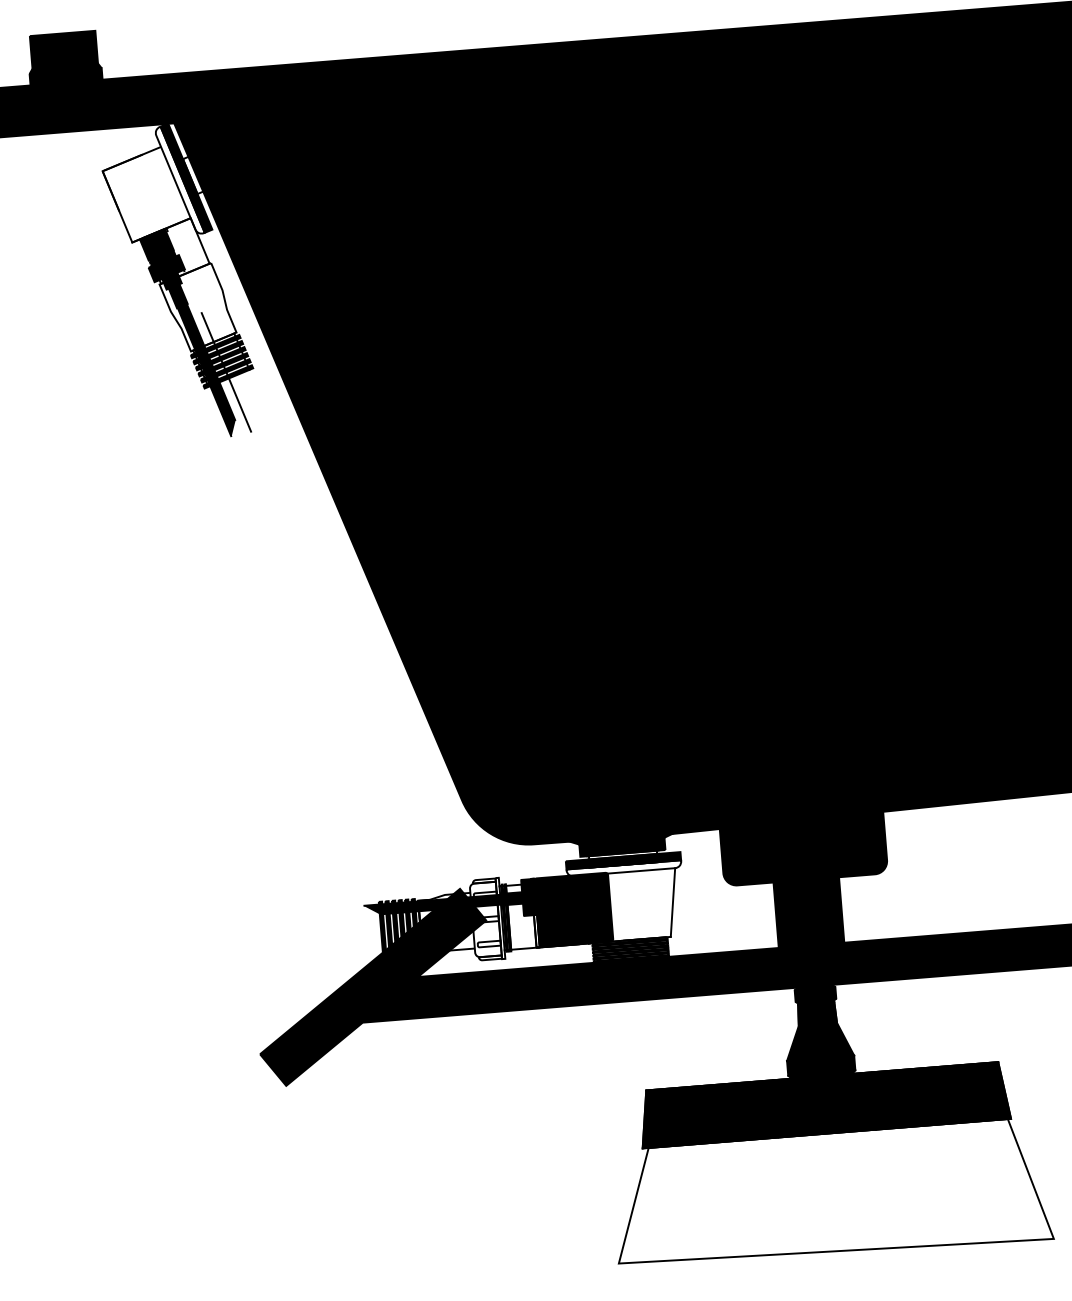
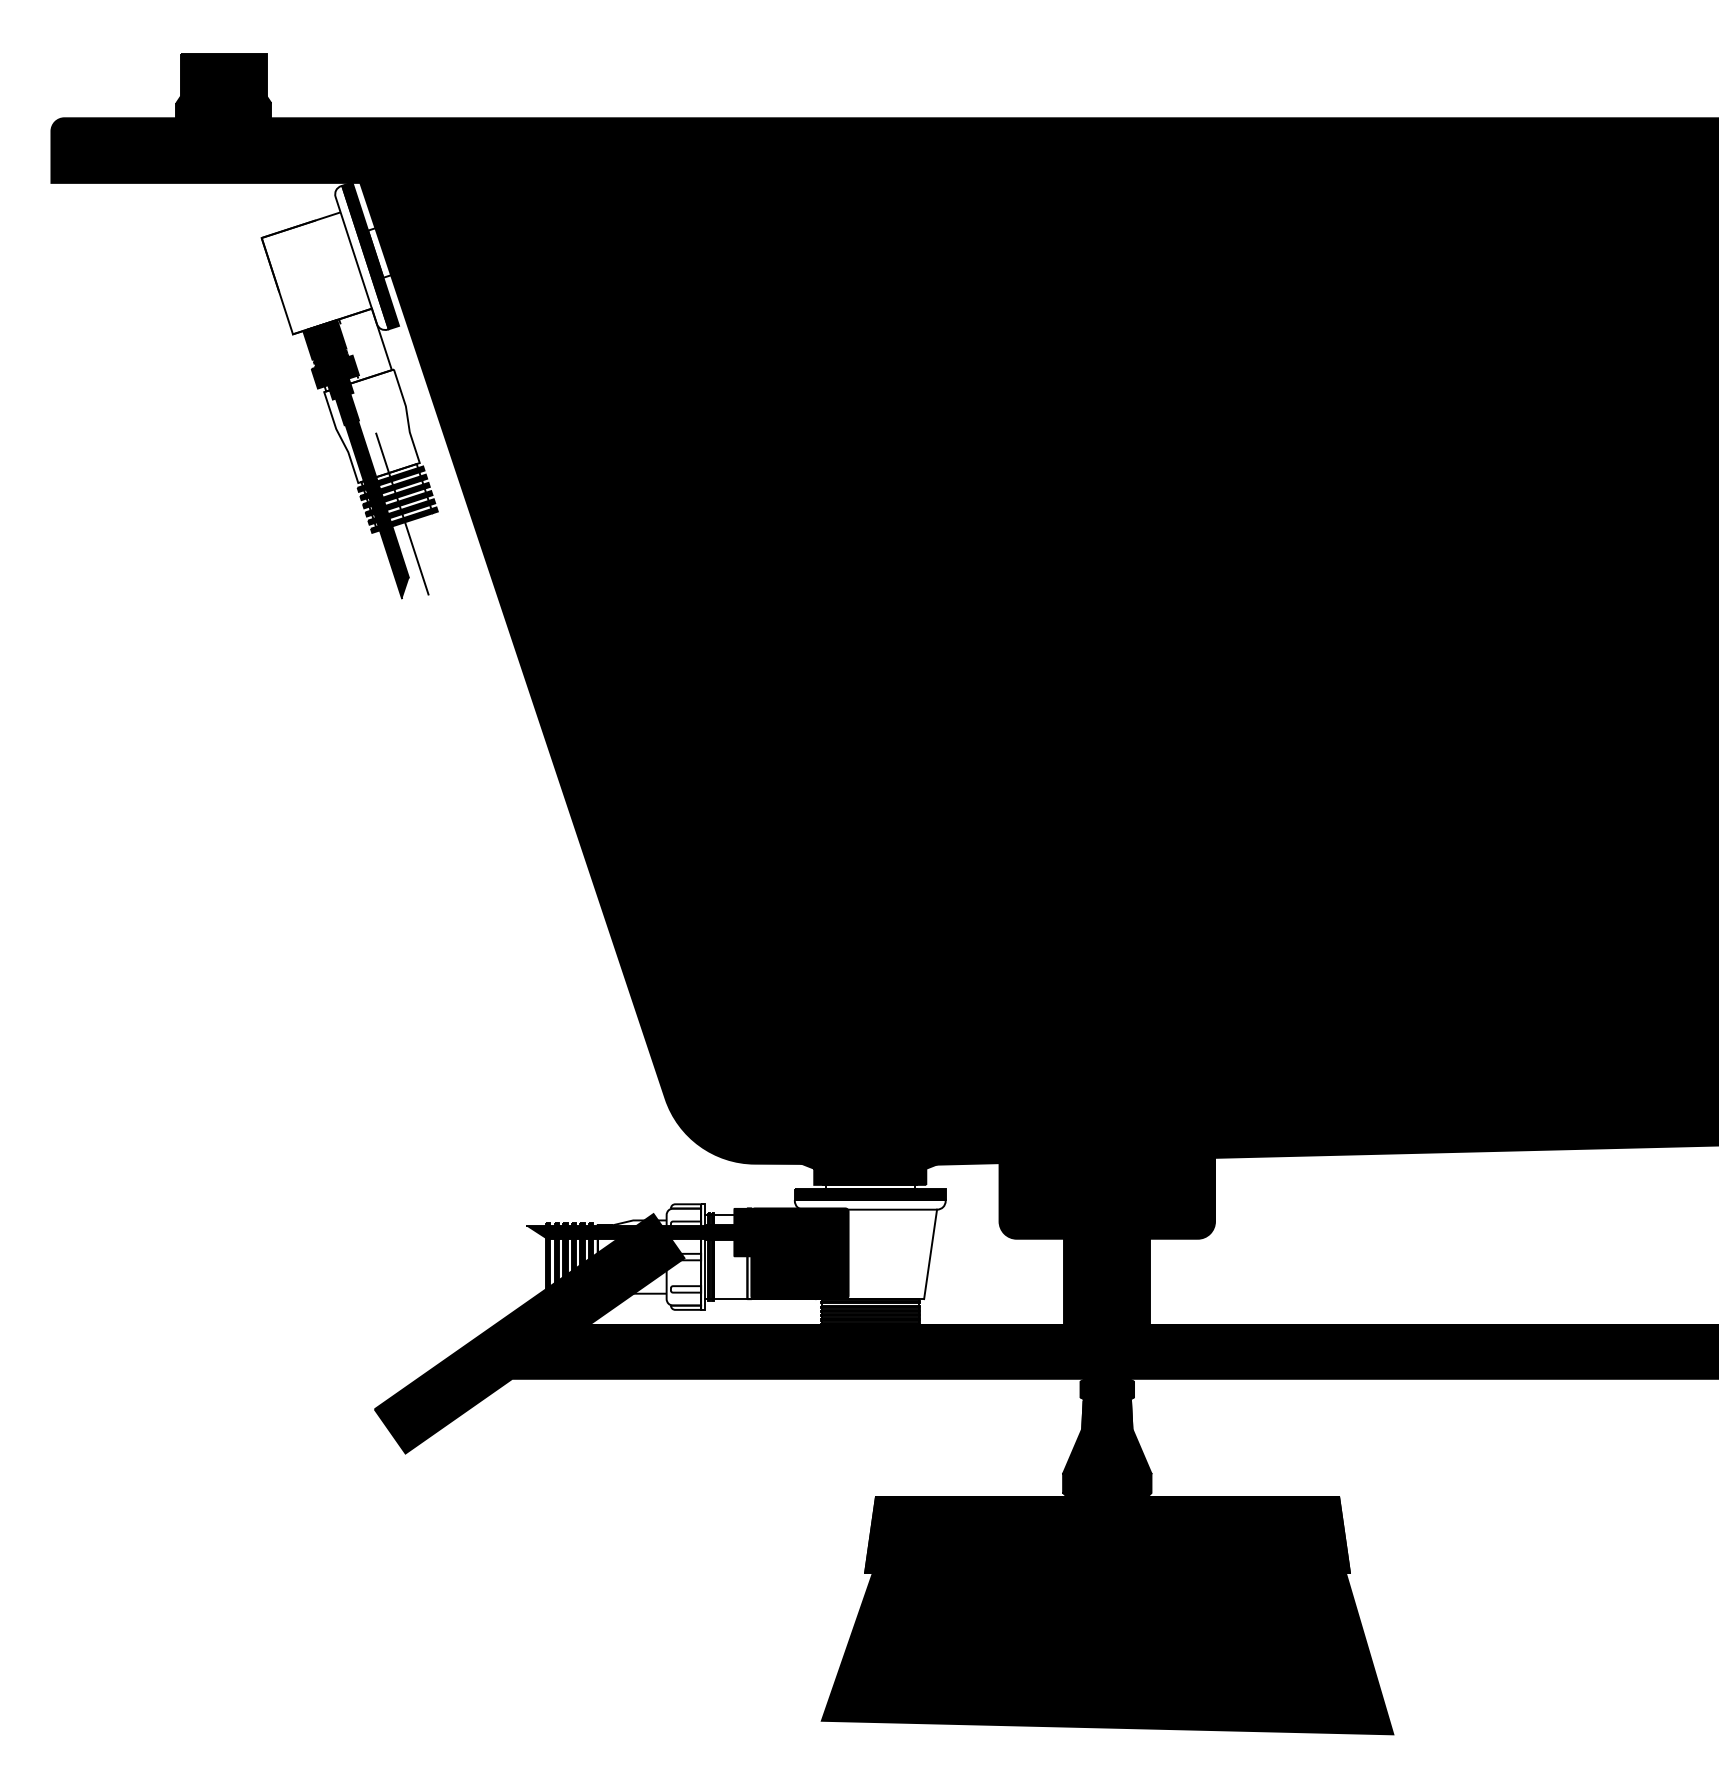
fill: (831, 1194) -> (1107, 1653), added

